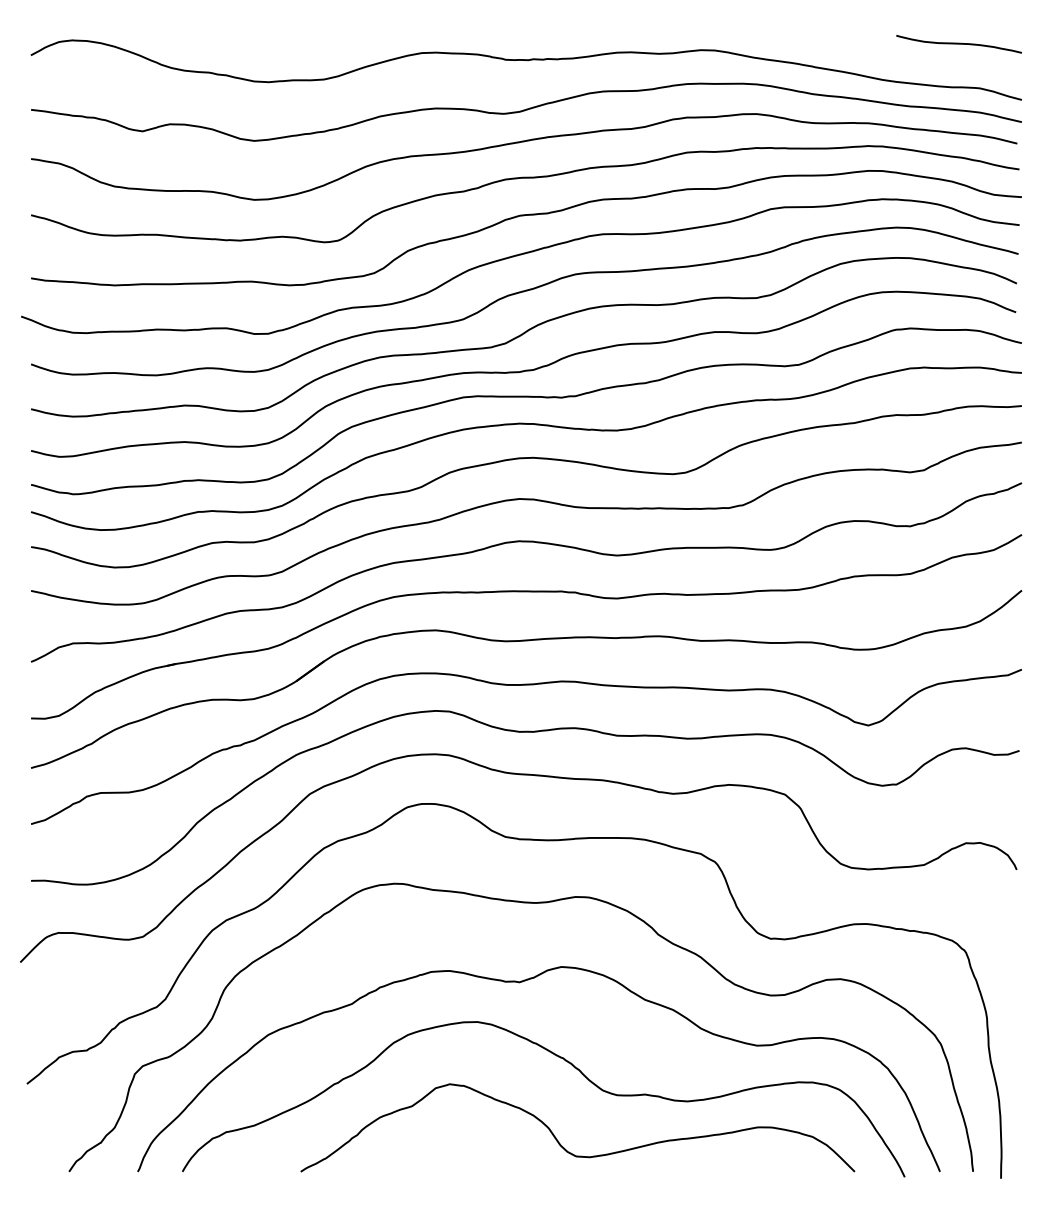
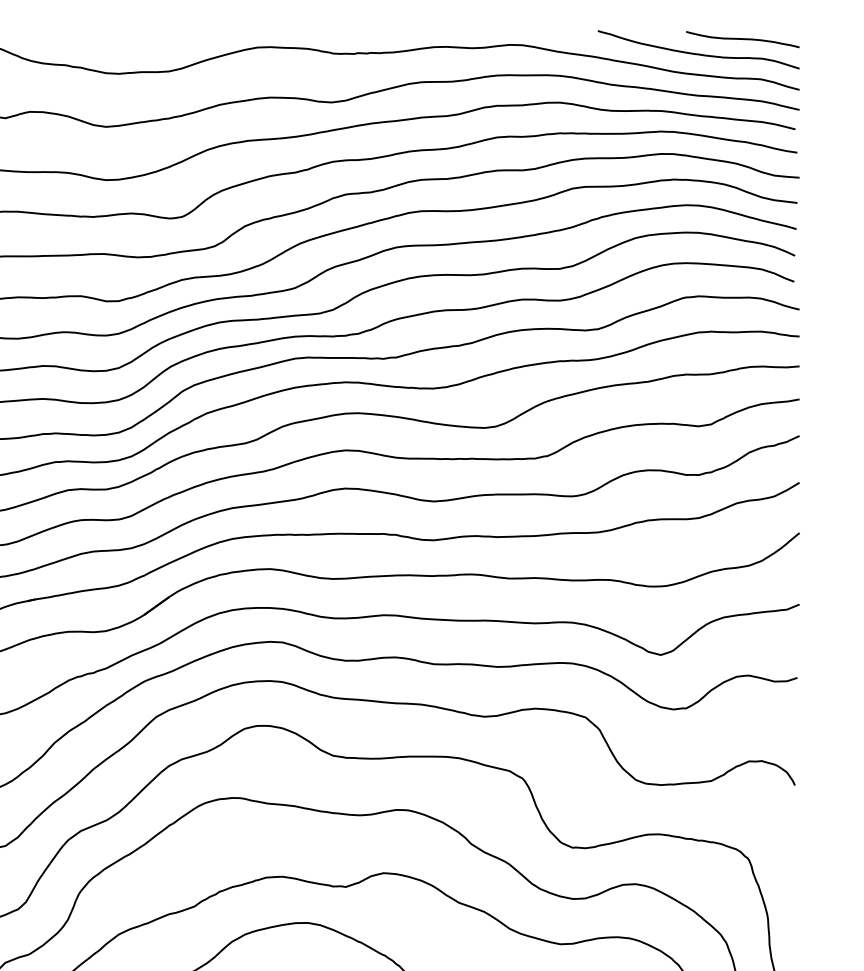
curve: (909, 59) -> (698, 53), added

